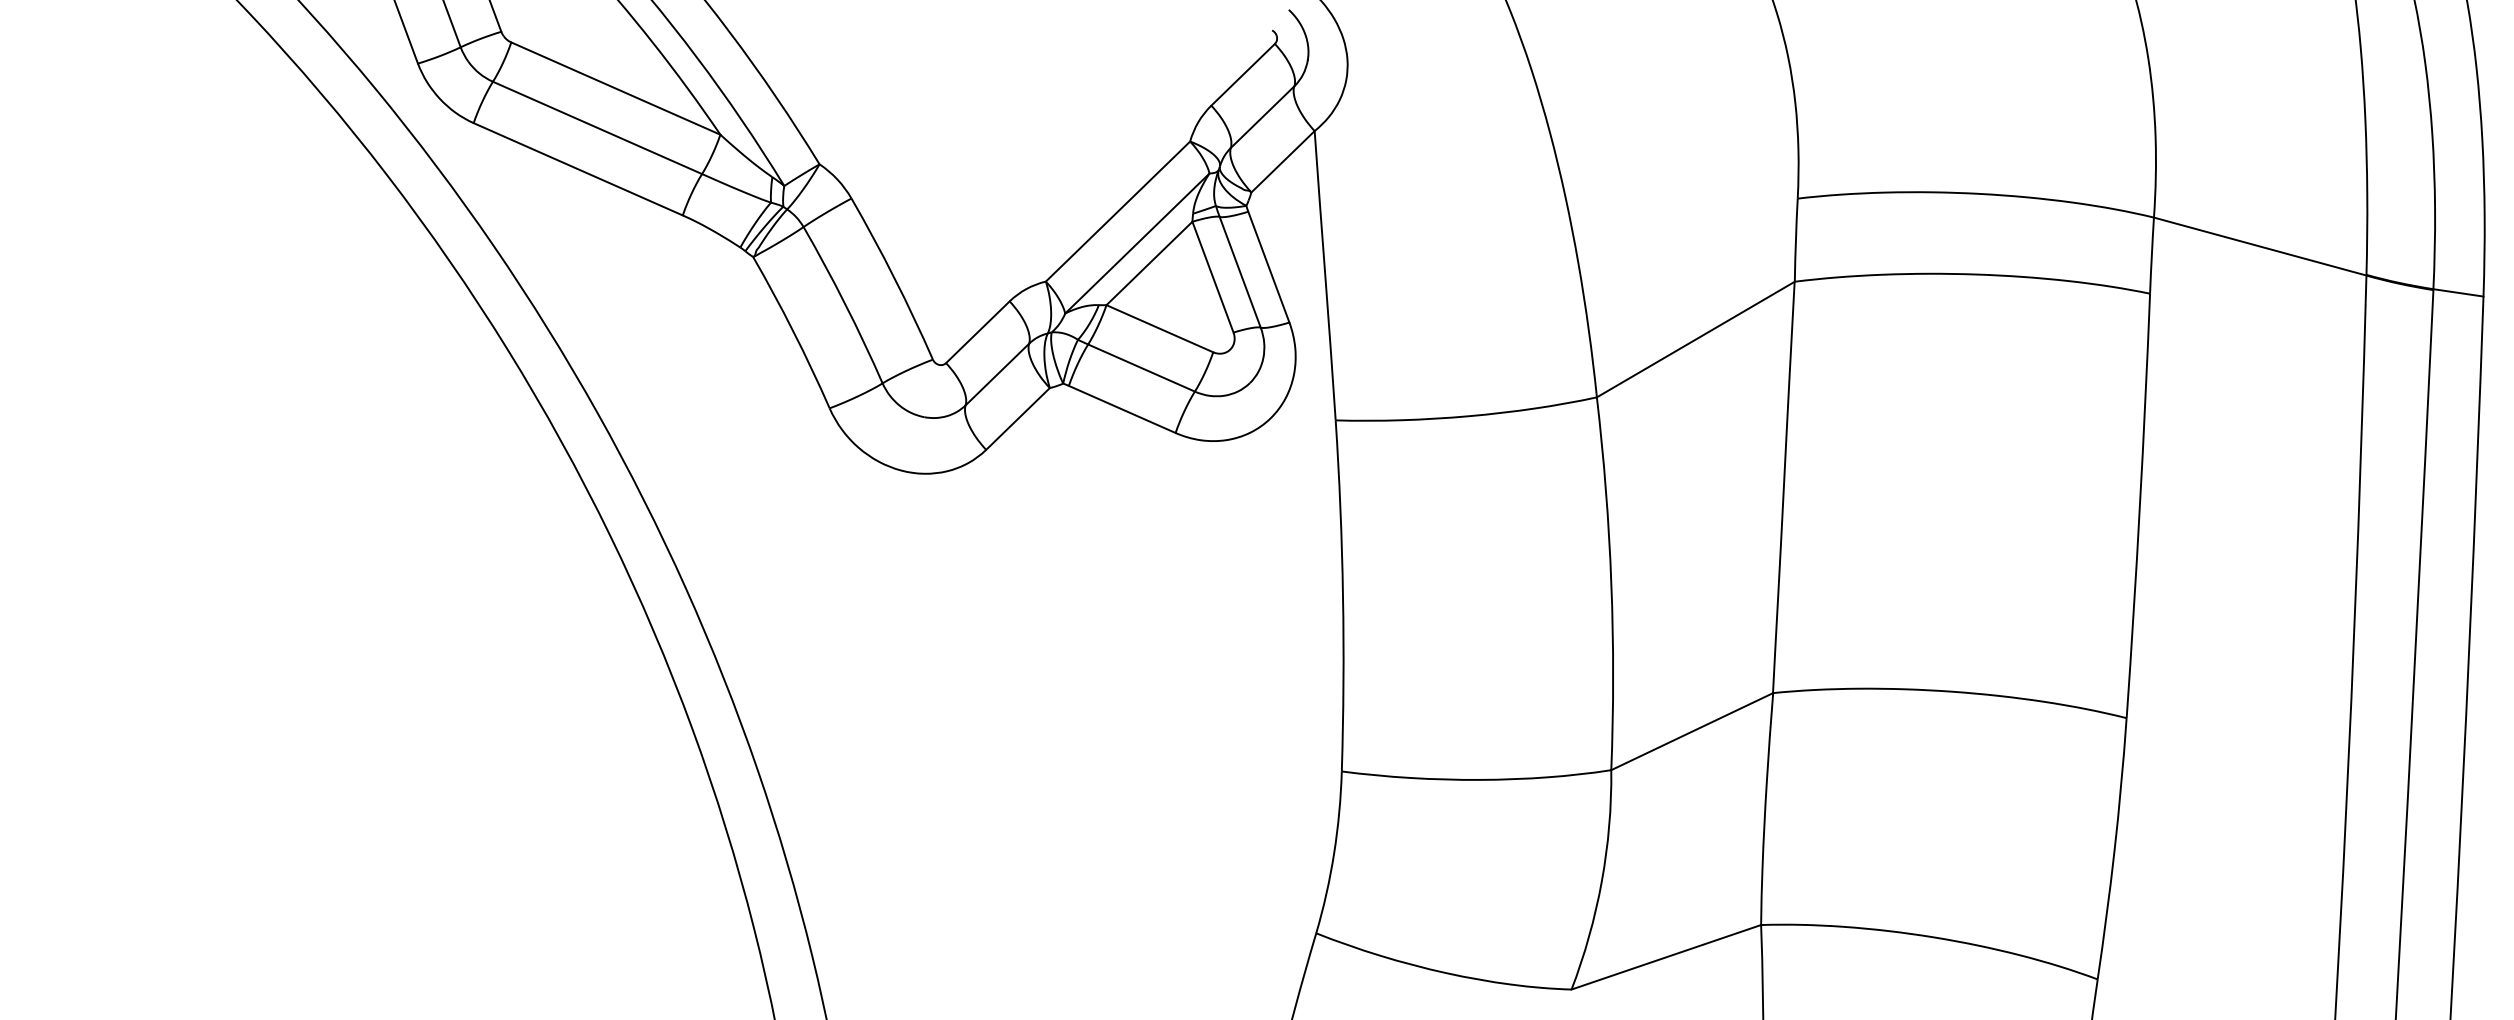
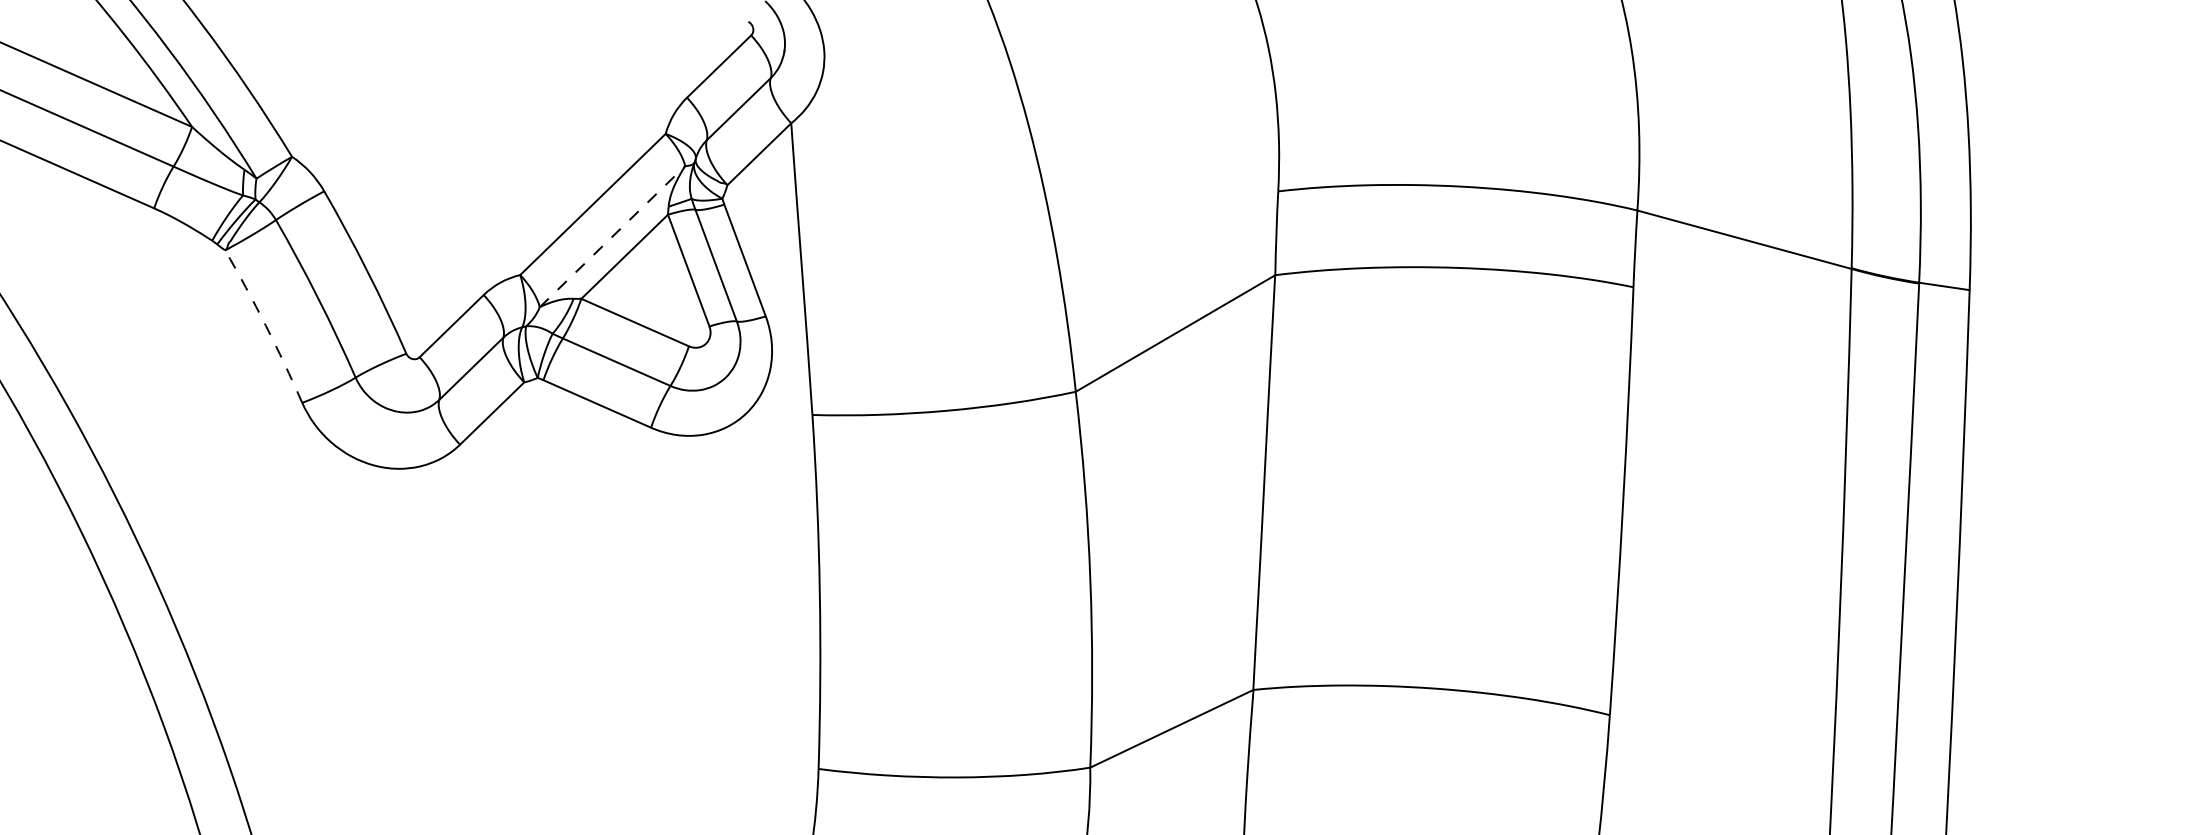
line: (1137, 243) -> (612, 236), solid -> dashed
arc: (793, 331) -> (265, 325), solid -> dashed

